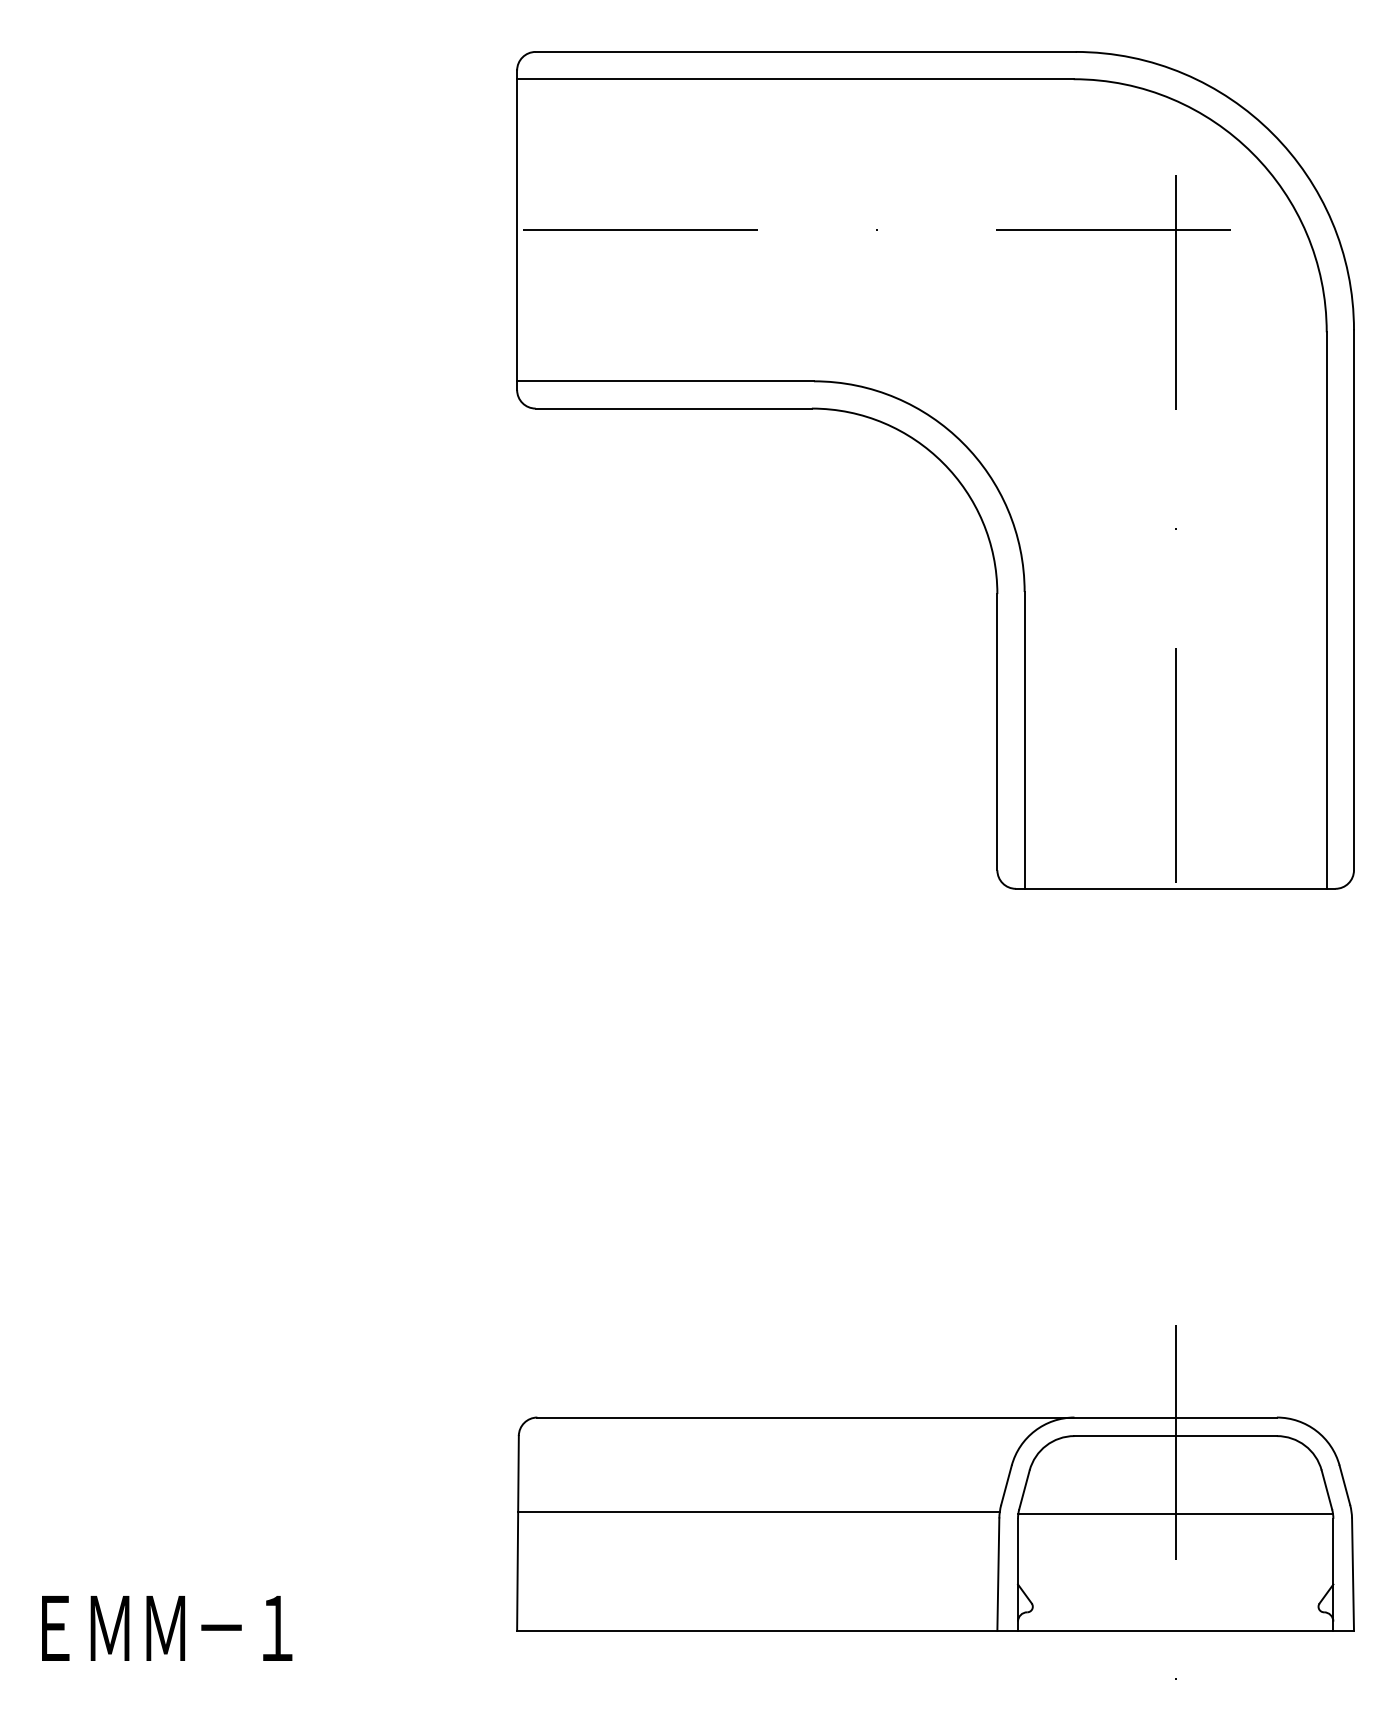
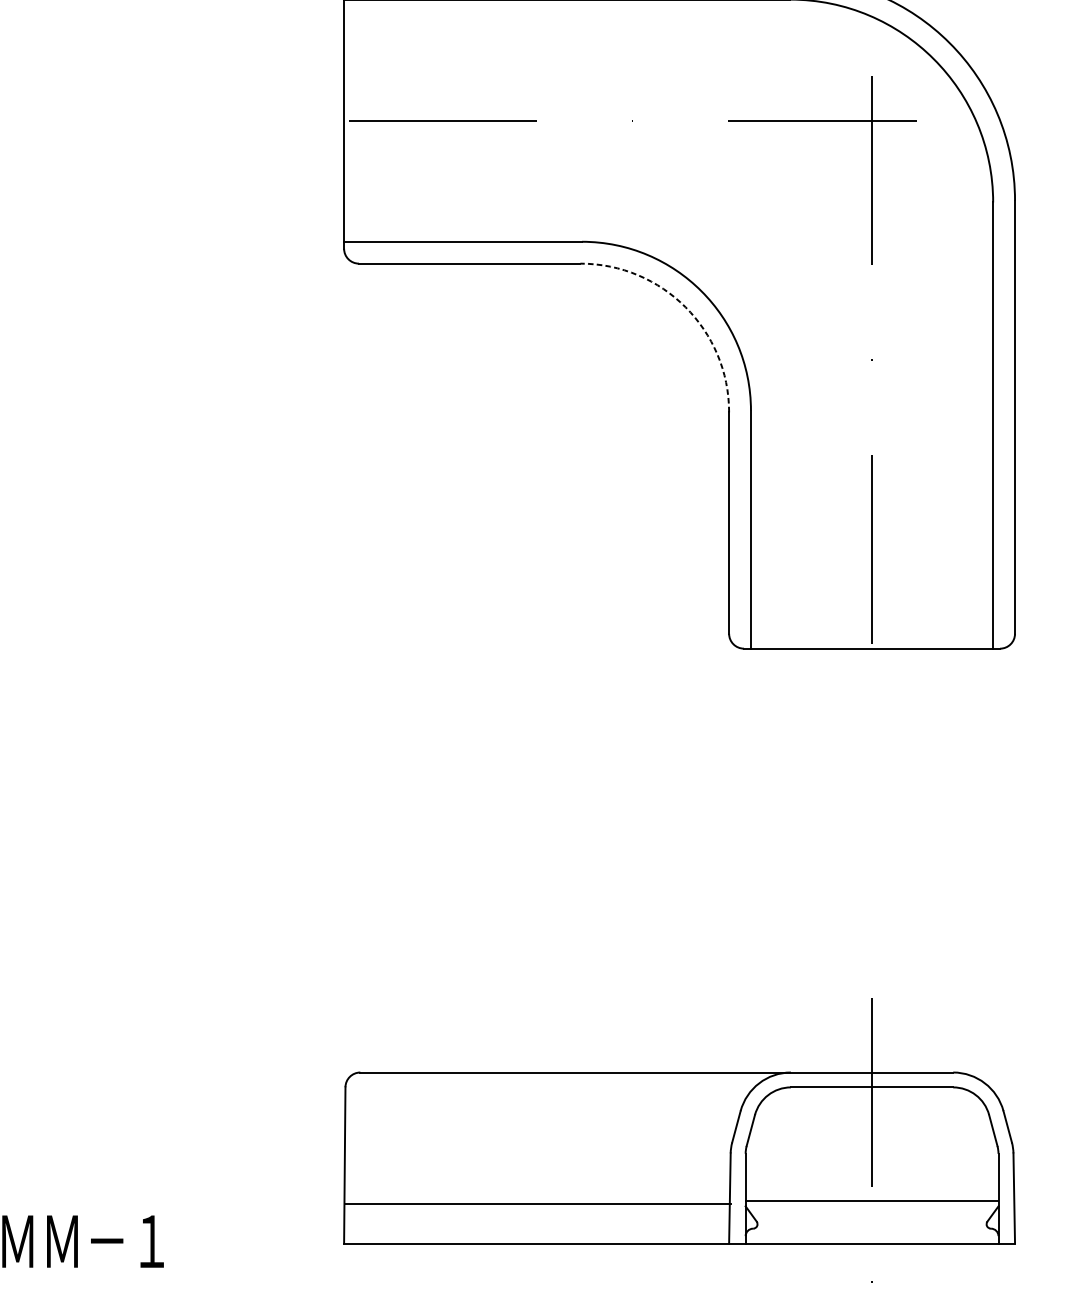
arc: (943, 462) -> (685, 306), solid -> dashed
line: (758, 1511) -> (537, 1203), moved
line: (1175, 1514) -> (871, 1201), moved

